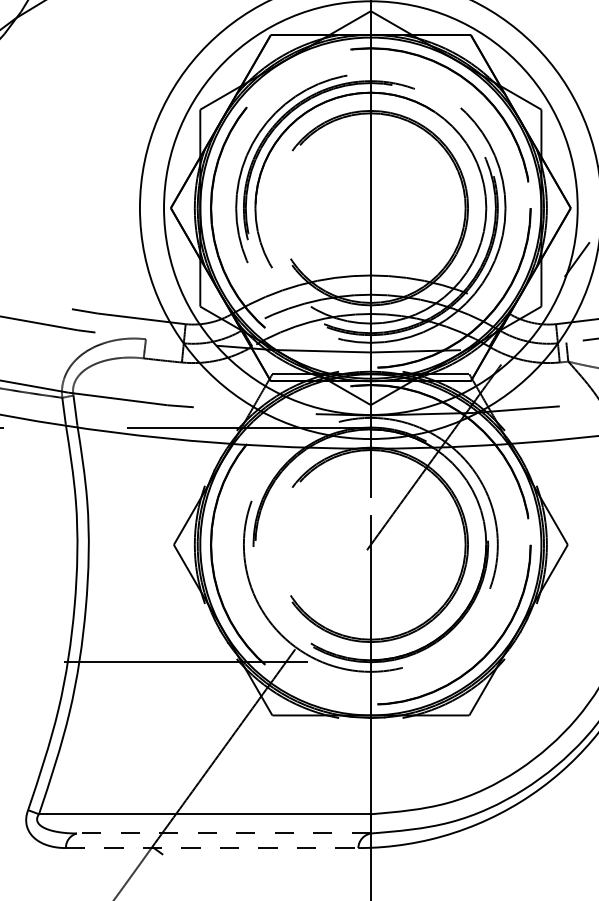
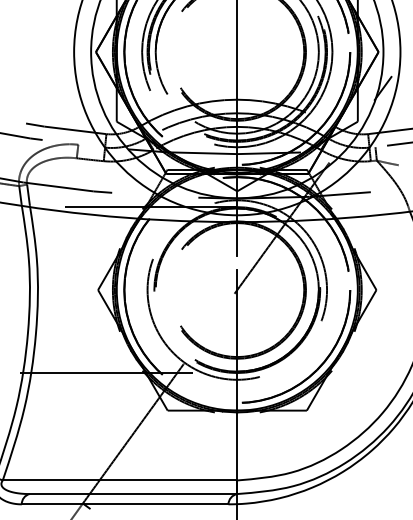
line: (223, 833) -> (133, 494), dashed -> solid
line: (212, 848) -> (125, 504), dashed -> solid

